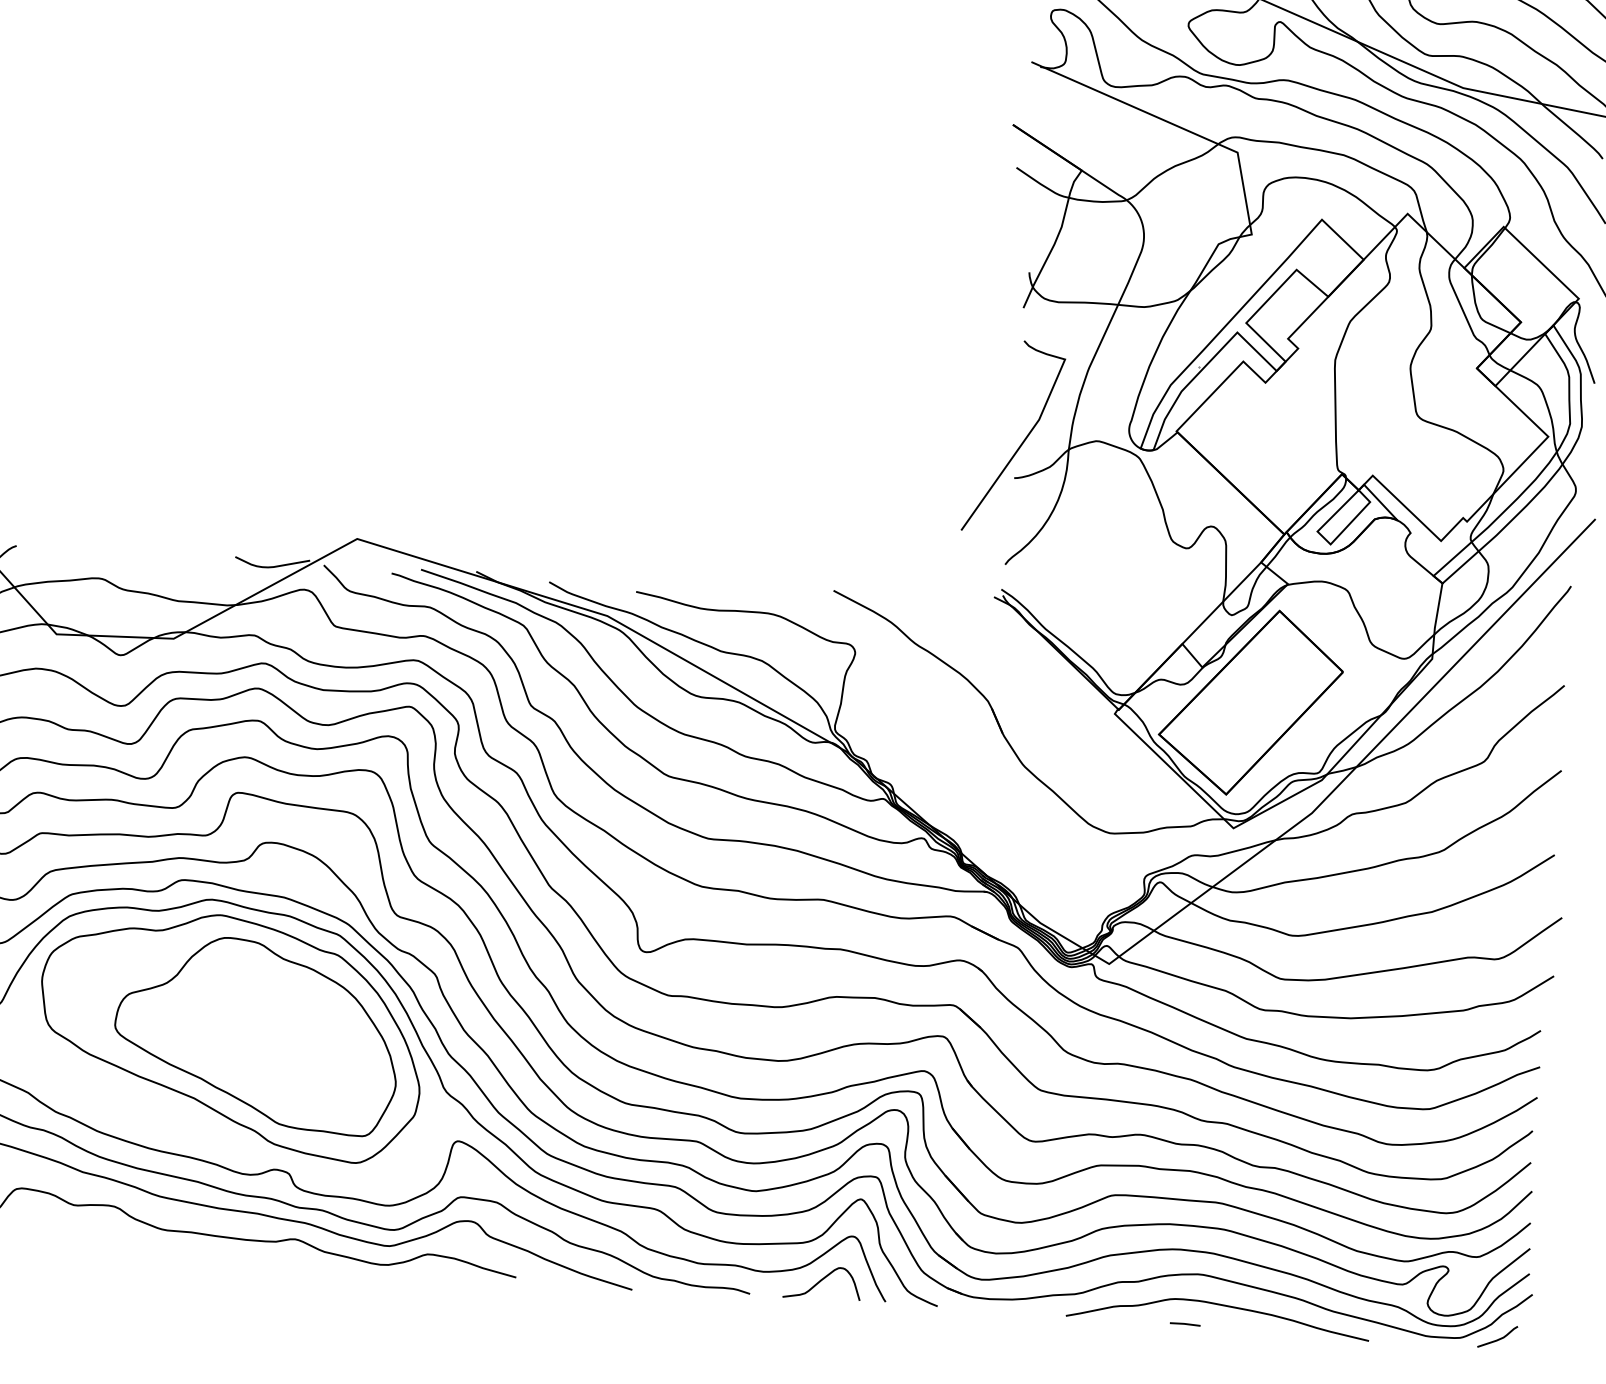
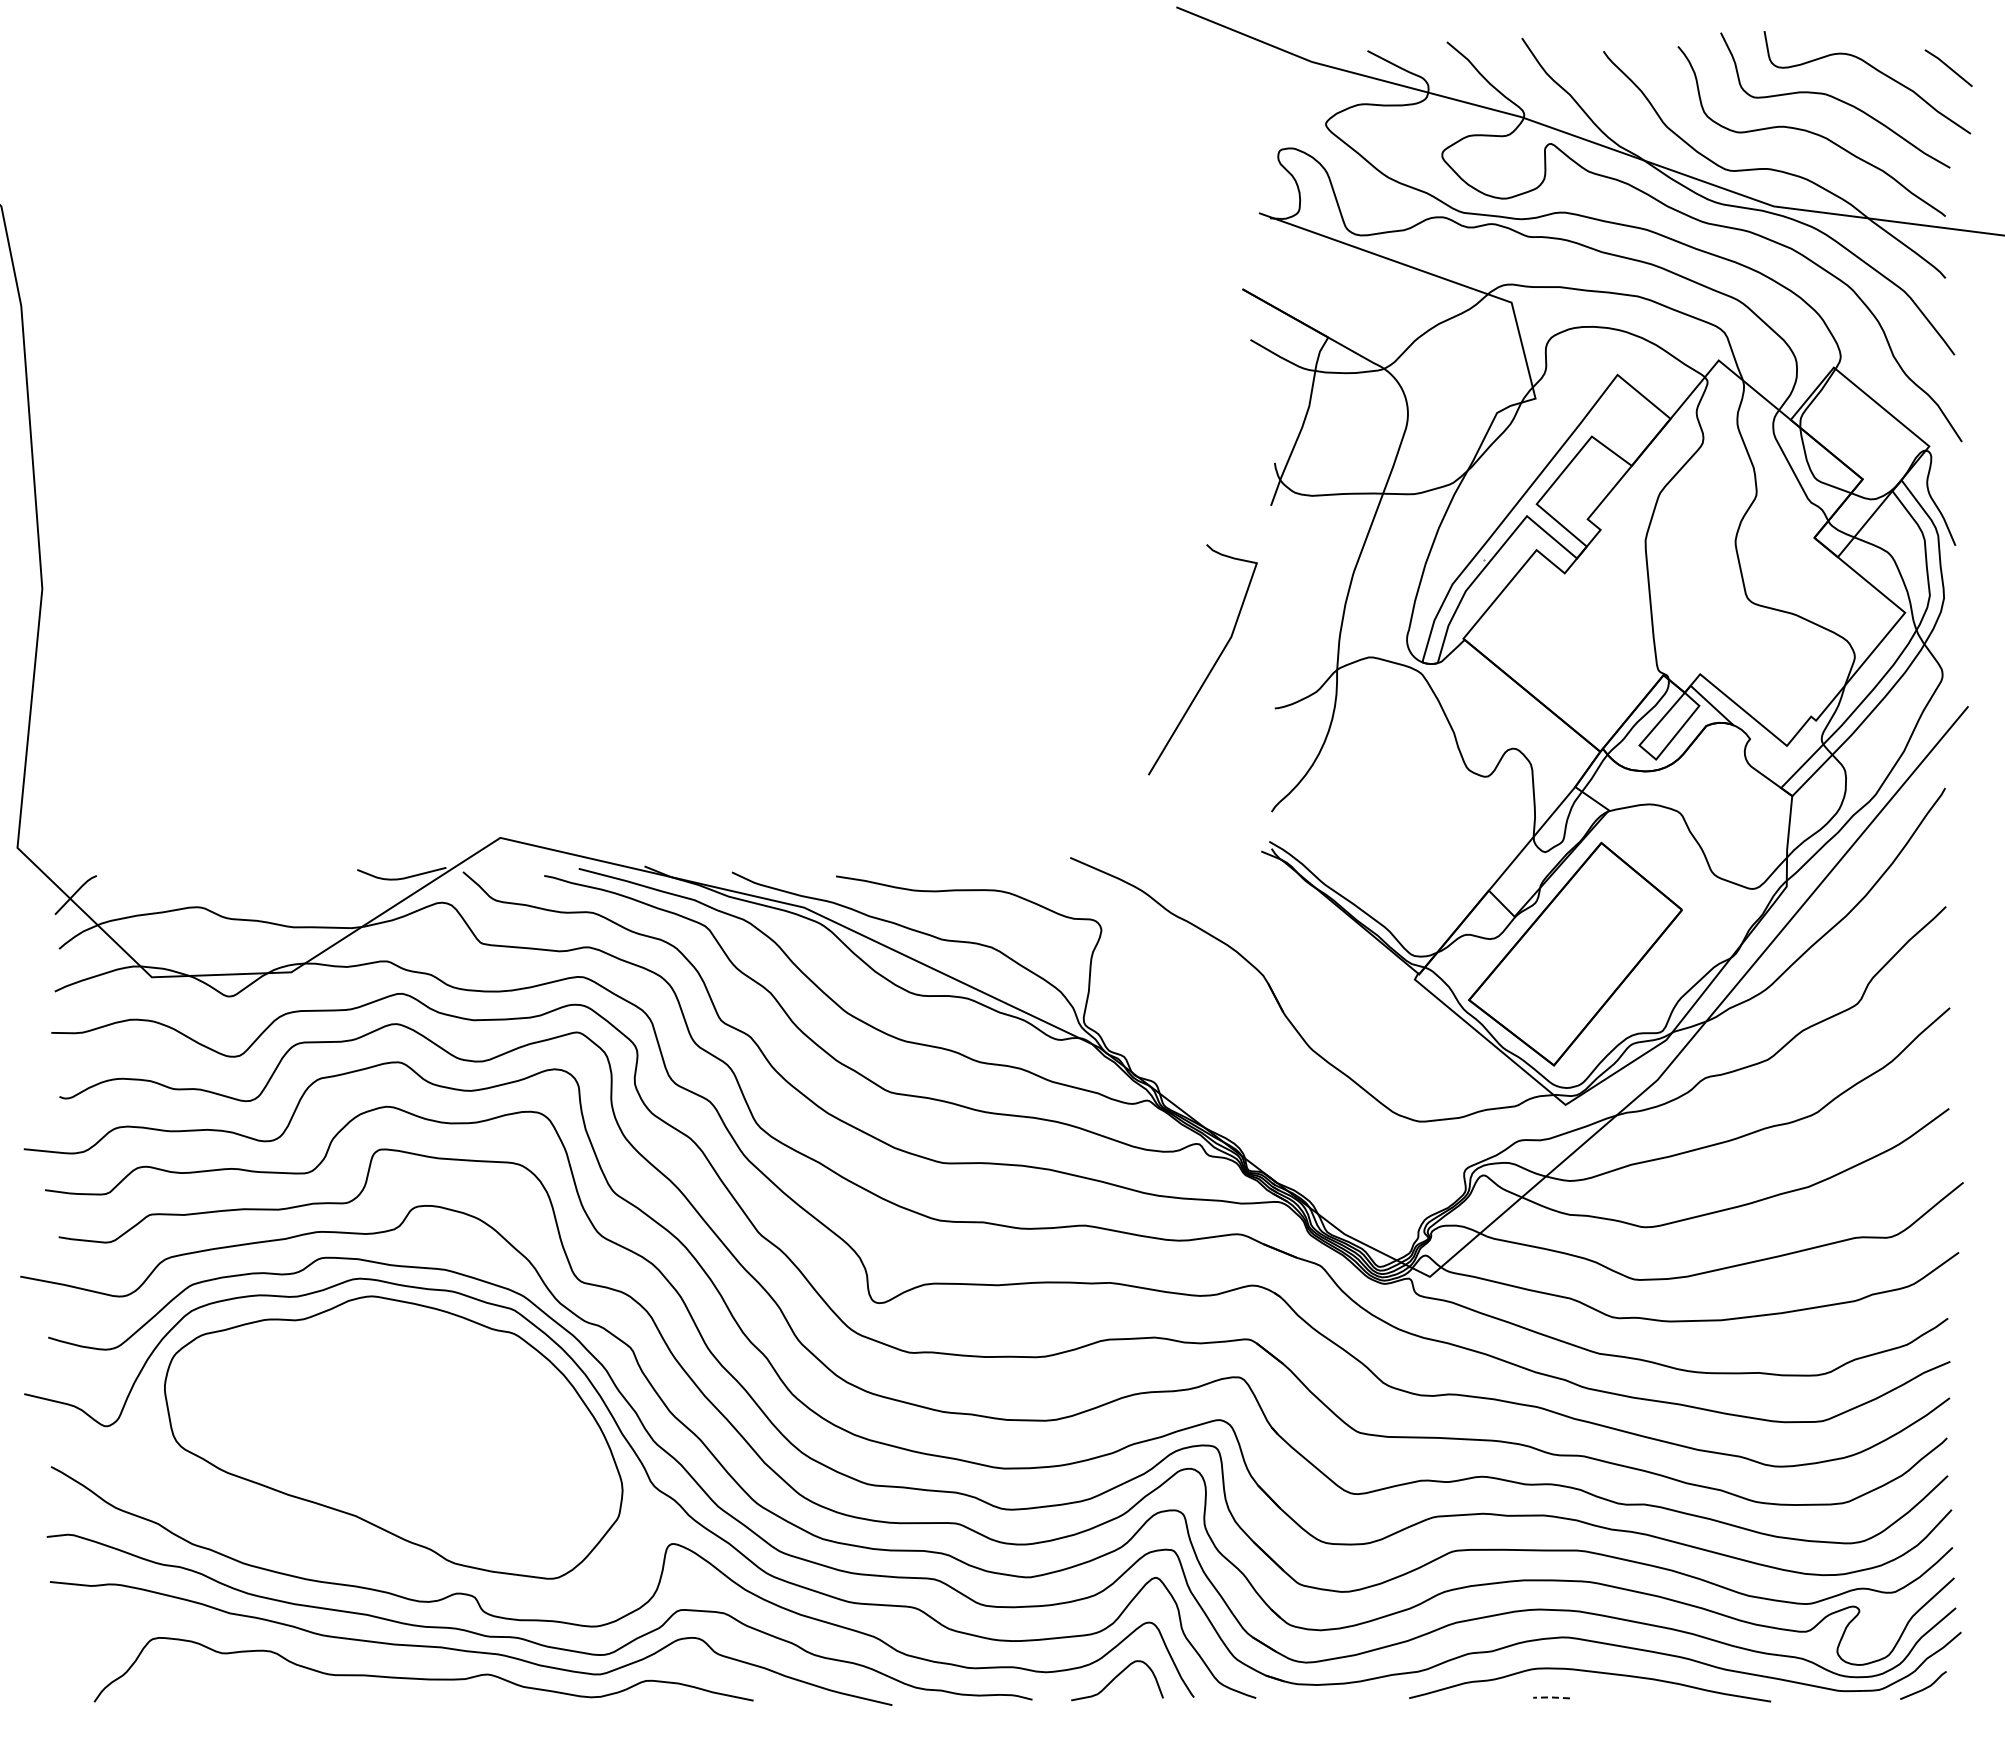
curve: (1022, 441) -> (1213, 664), moved
part: (256, 1034) -> (424, 1434), removed
line: (1184, 1323) -> (1550, 1697), solid -> dashed

